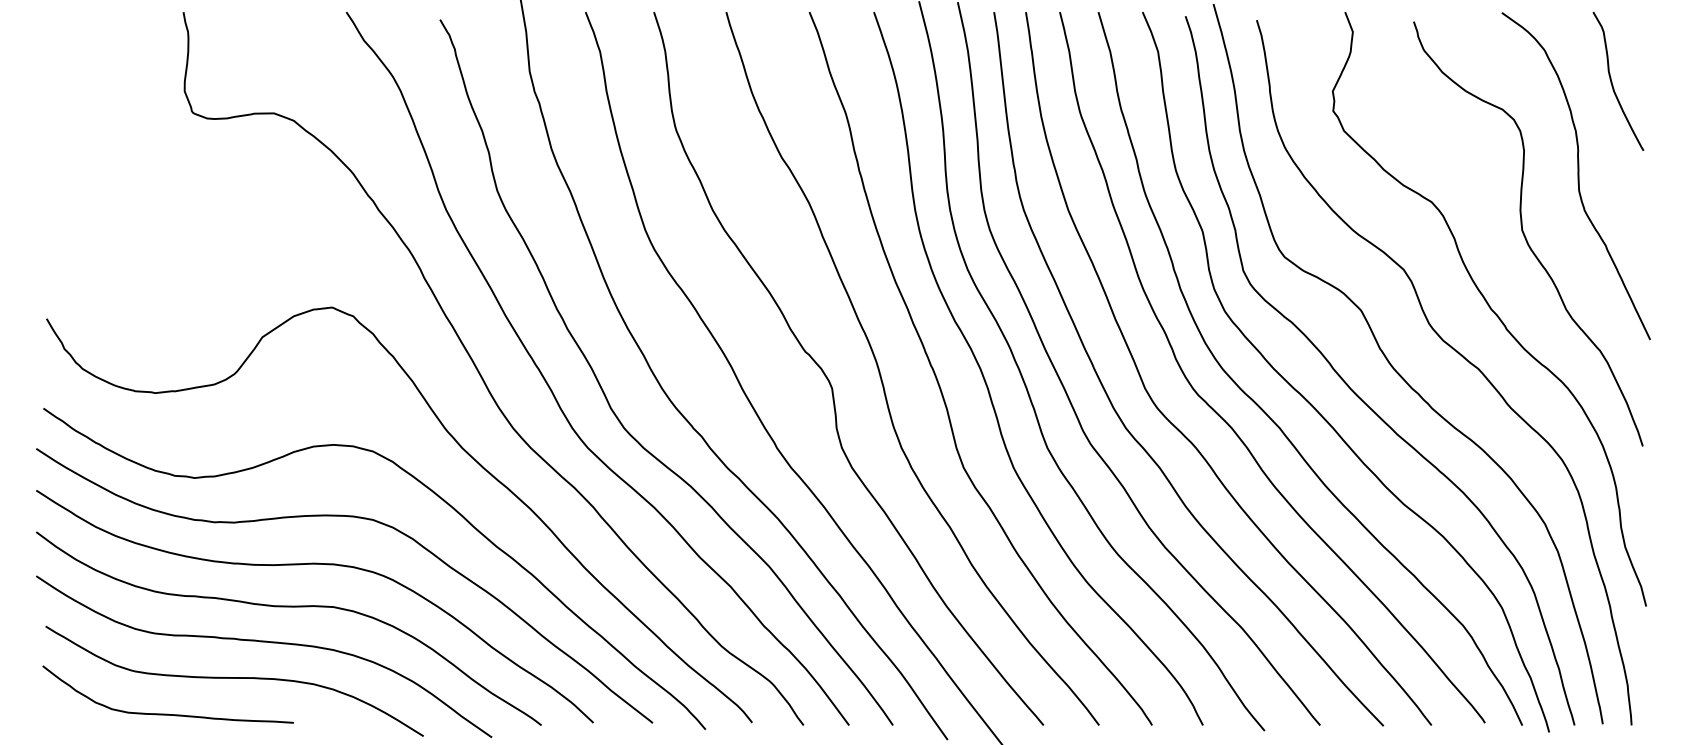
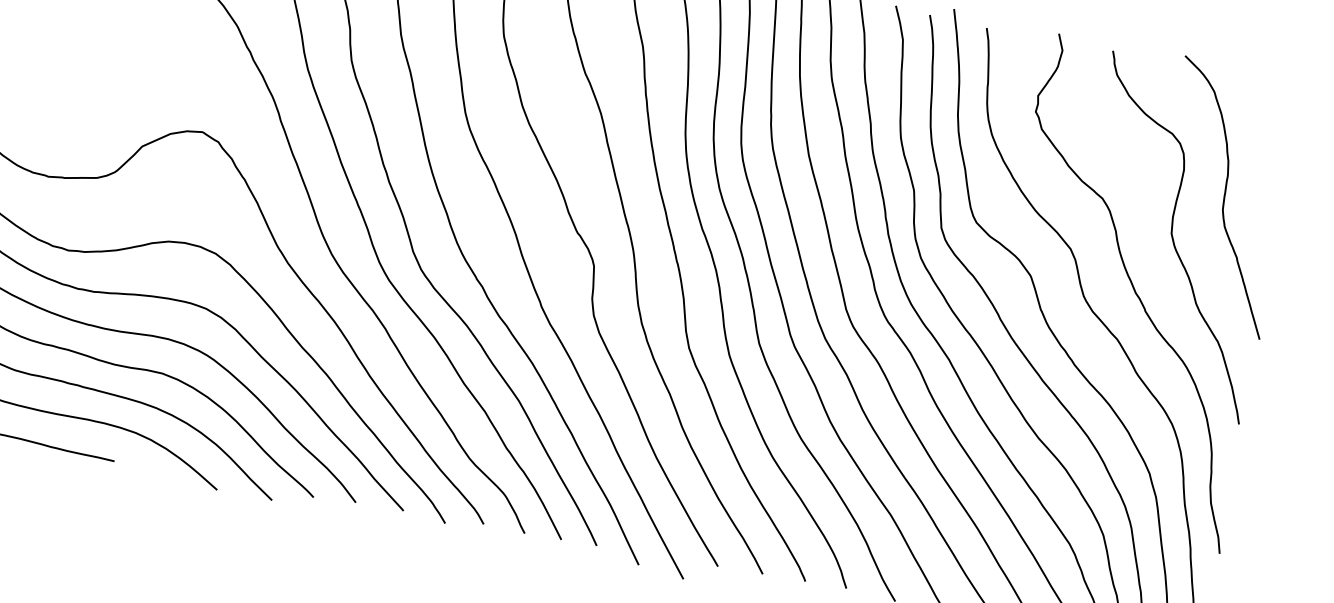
curve: (1612, 81) -> (1264, 126), removed

